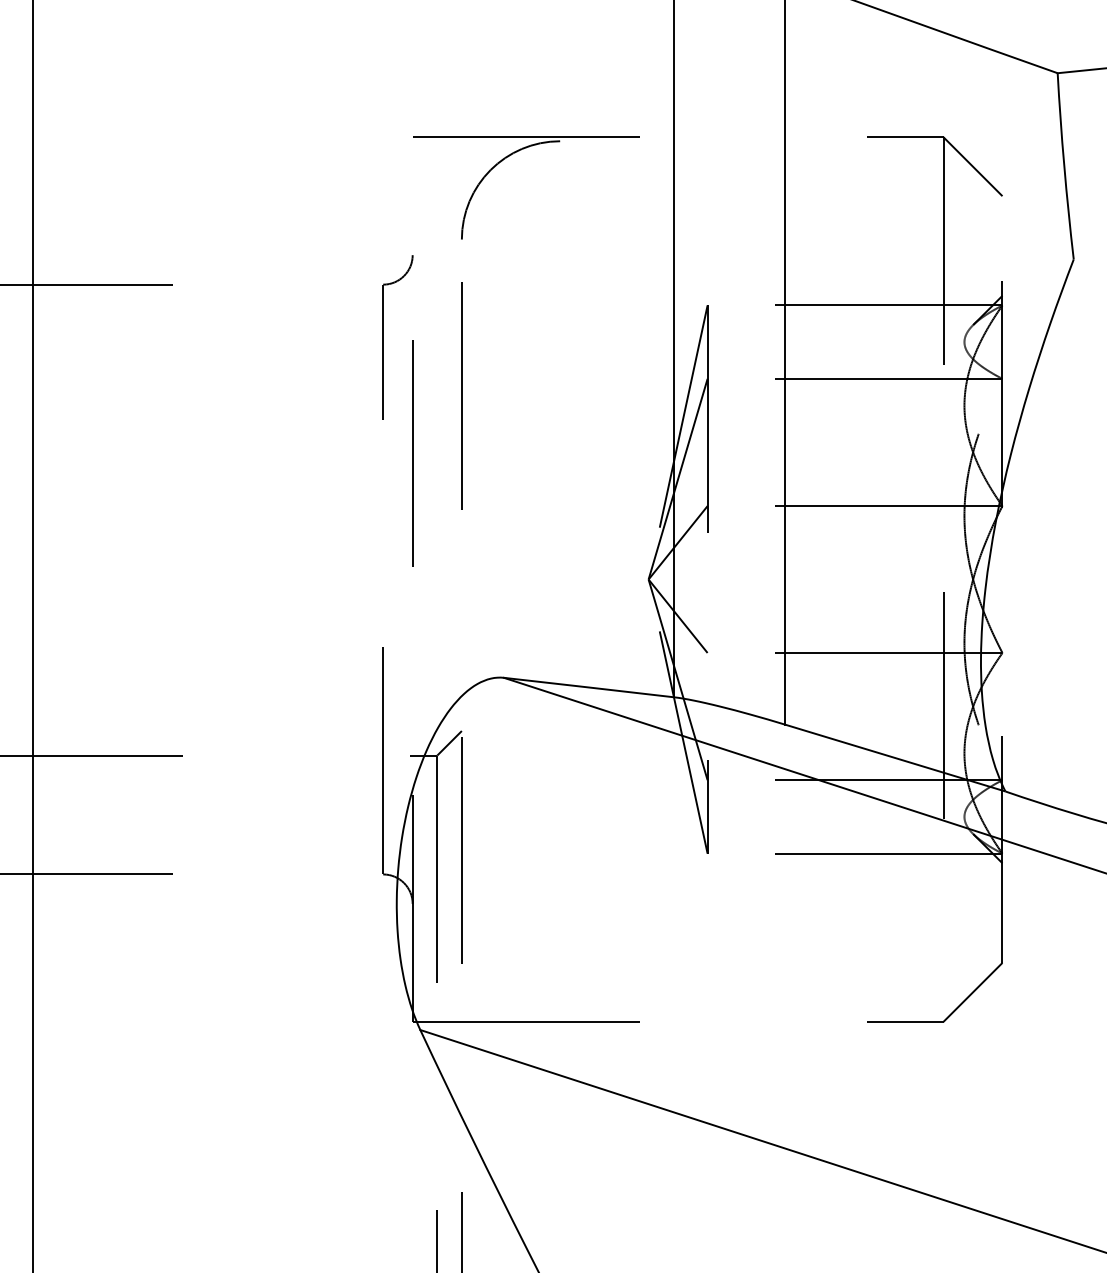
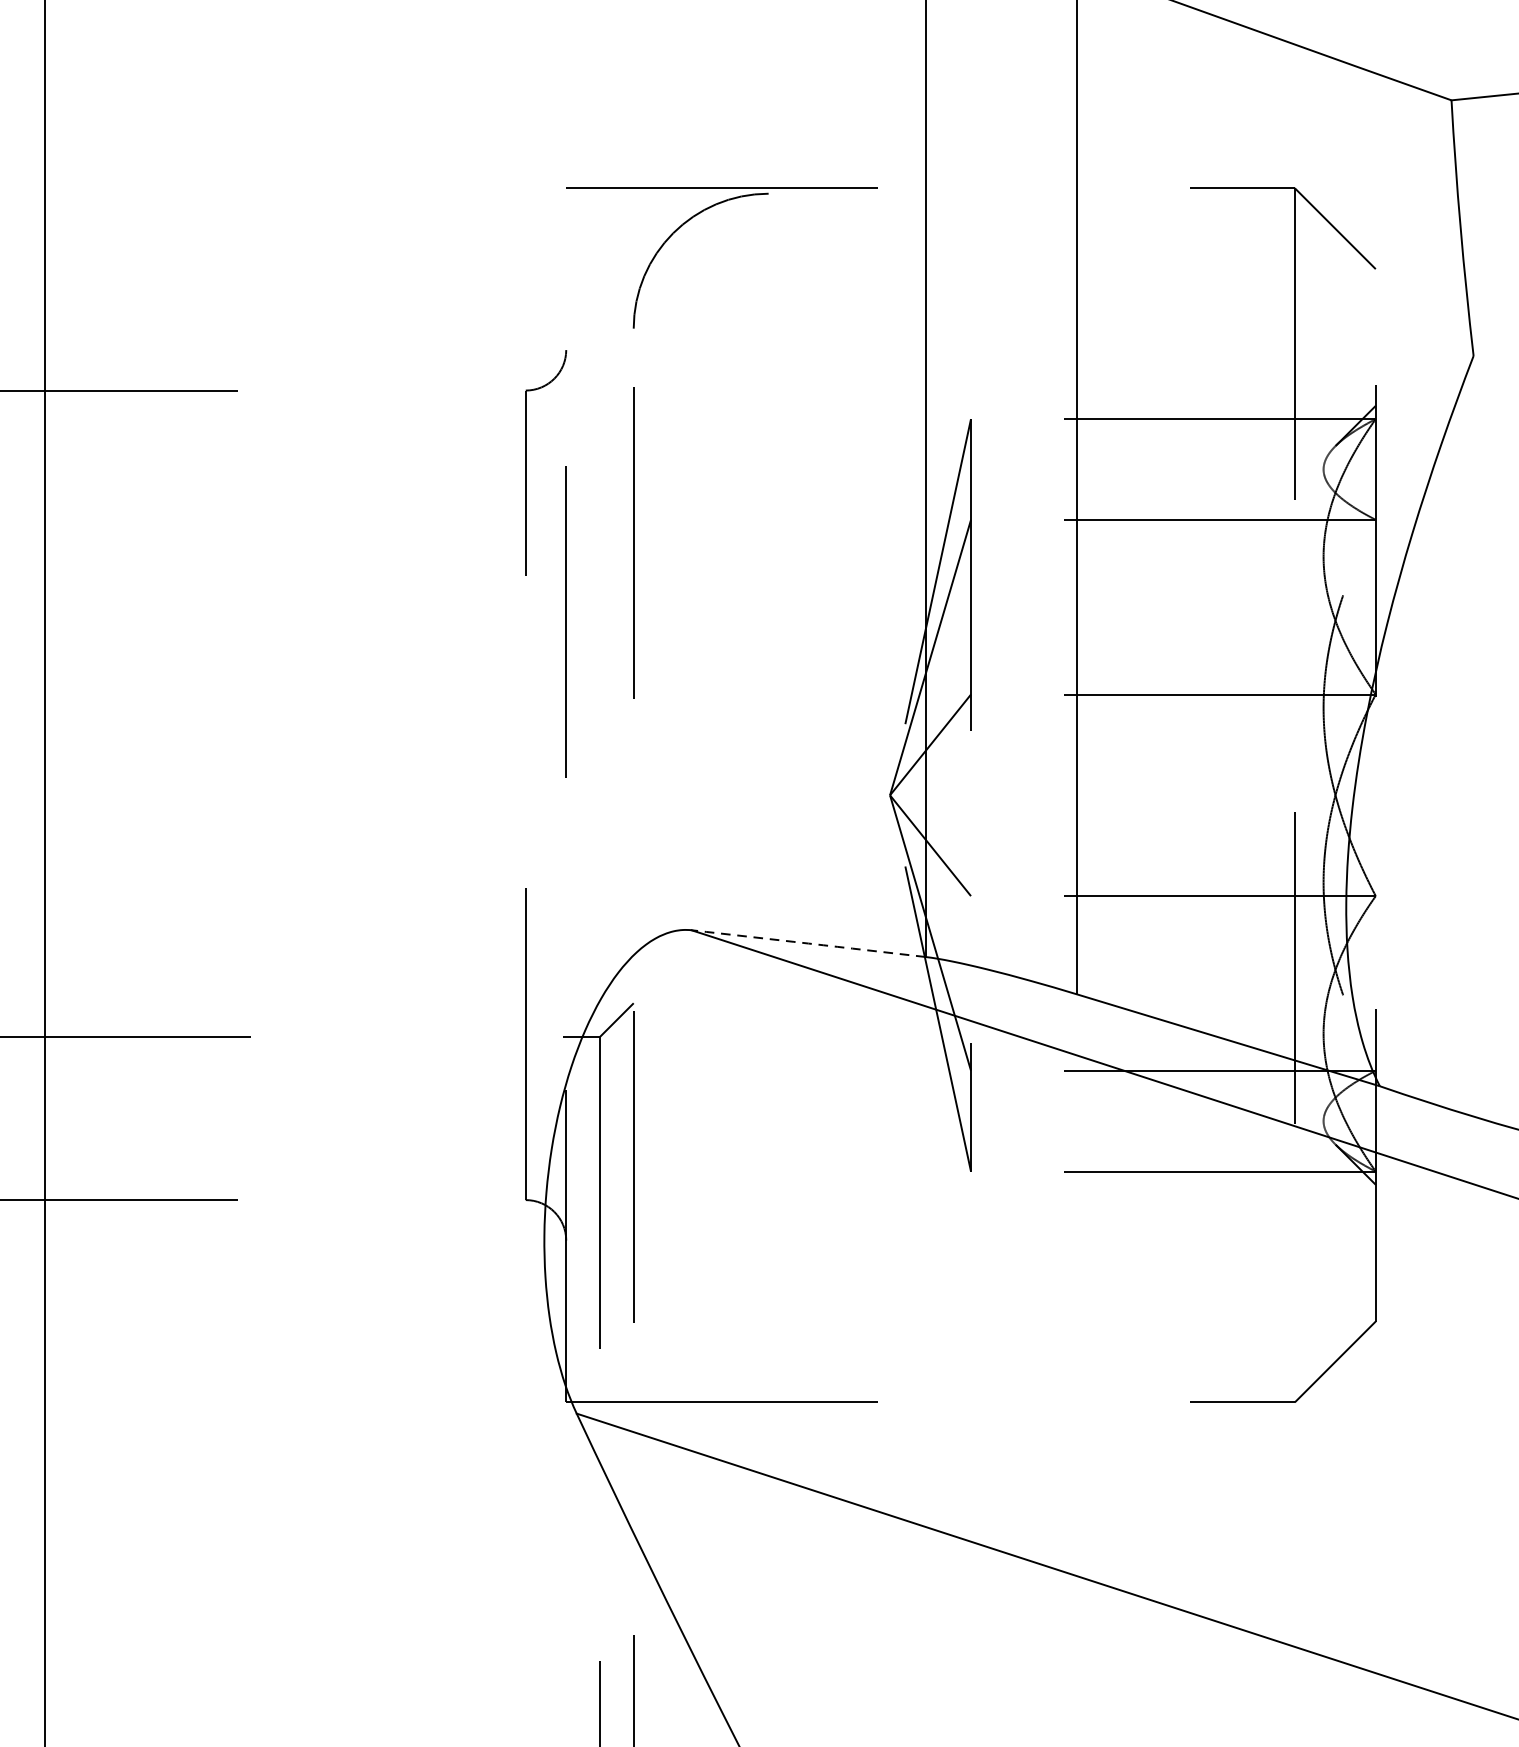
arc: (589, 687) -> (808, 943), solid -> dashed

